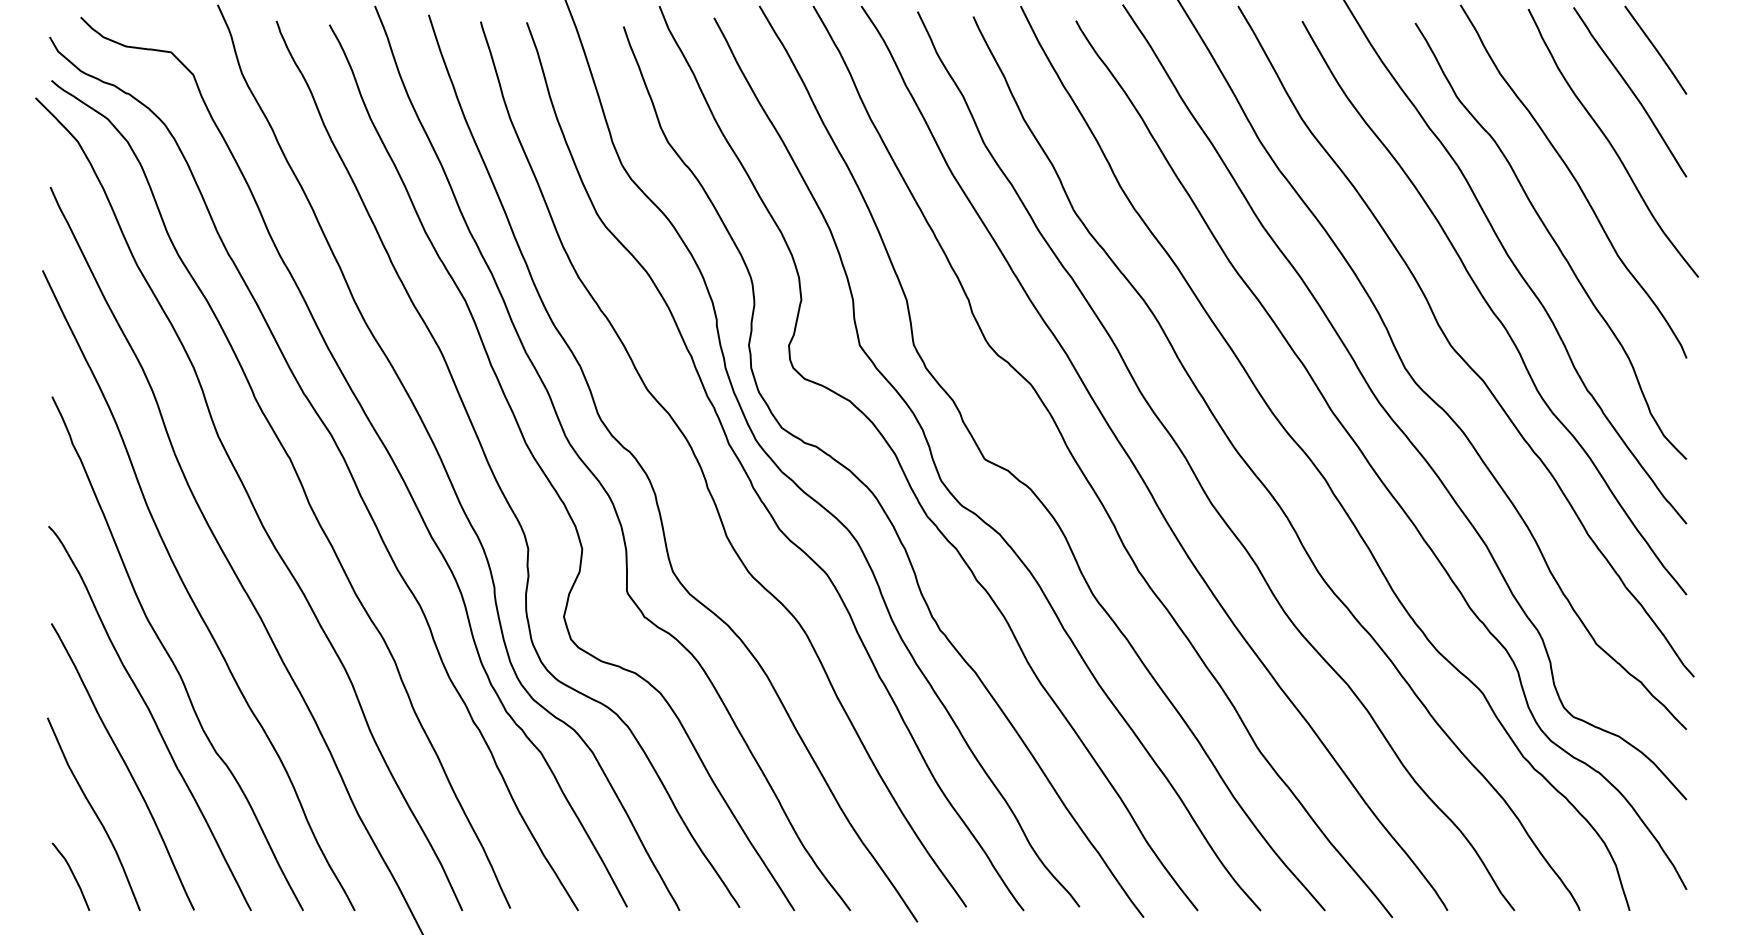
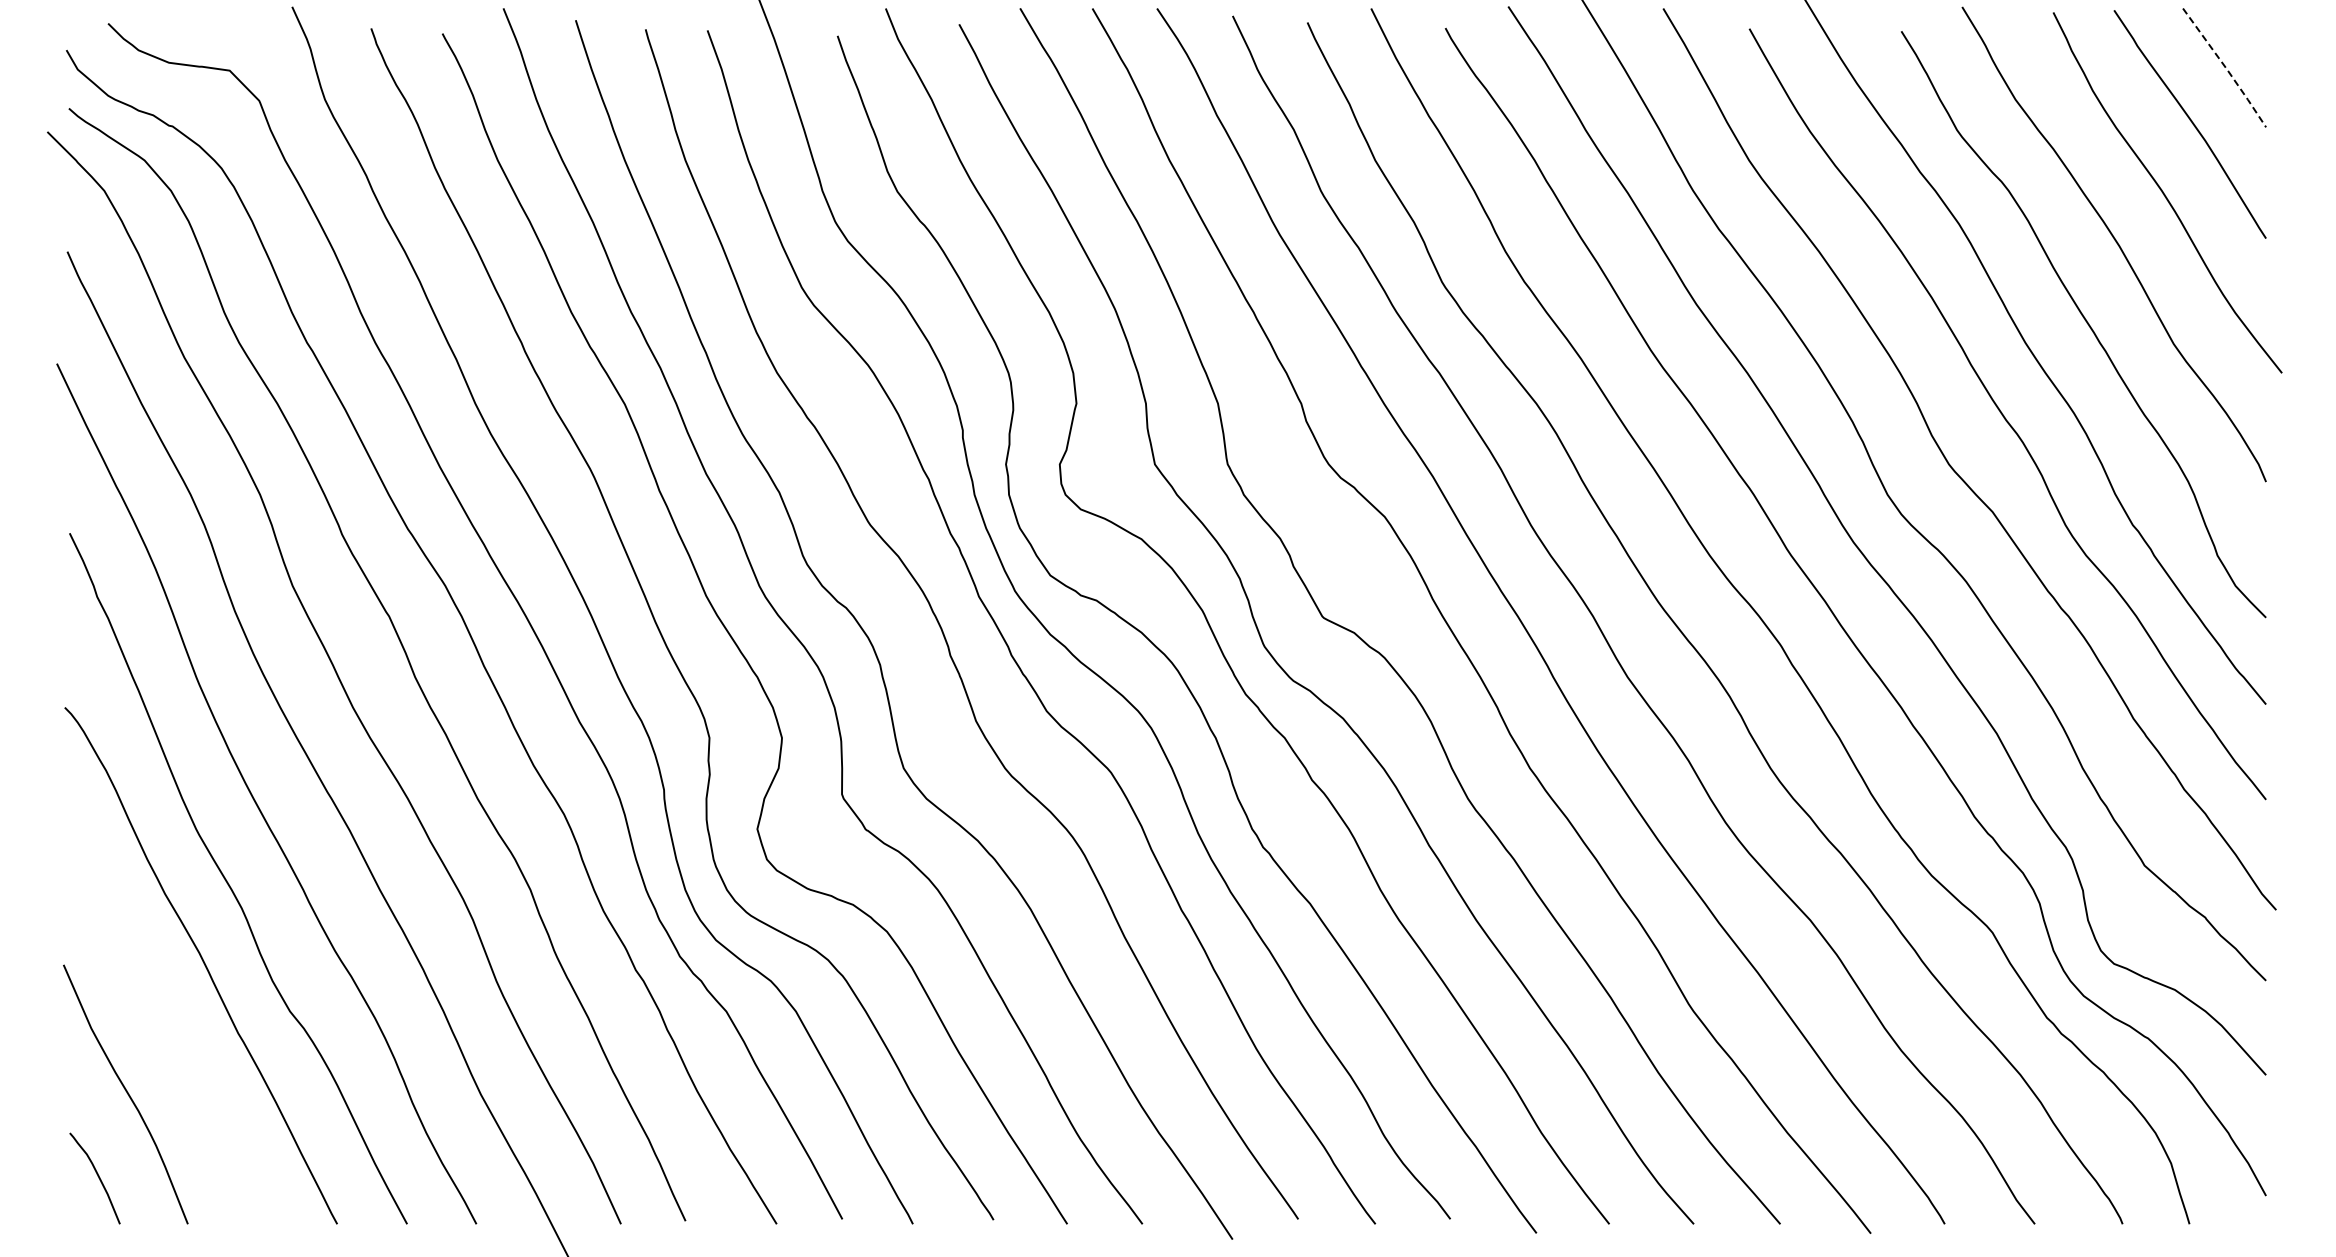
line: (1657, 50) -> (2226, 68), solid -> dashed
curve: (125, 765) -> (168, 1029), removed

